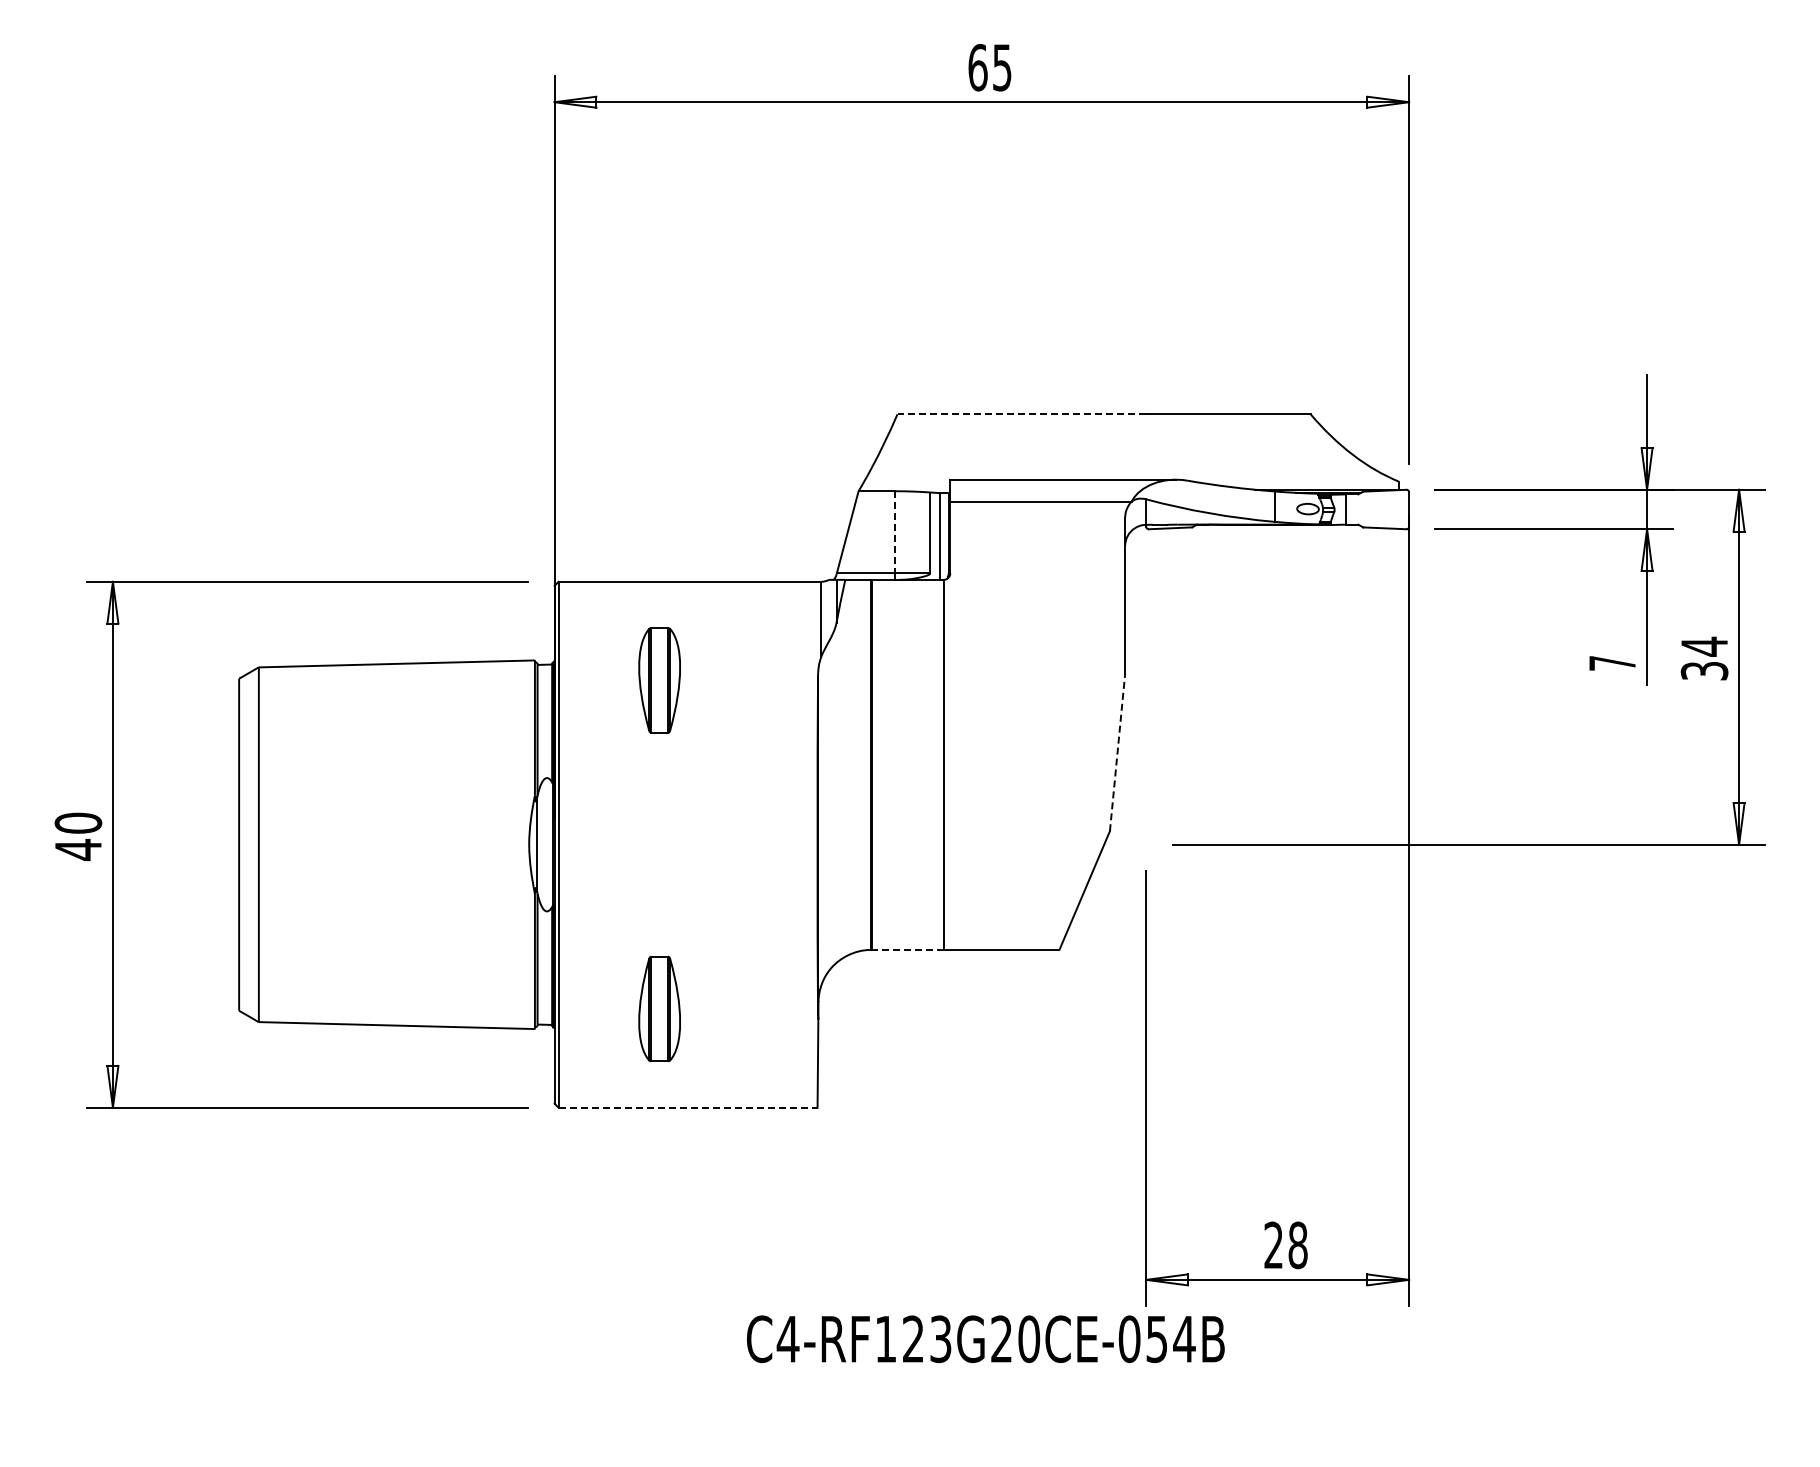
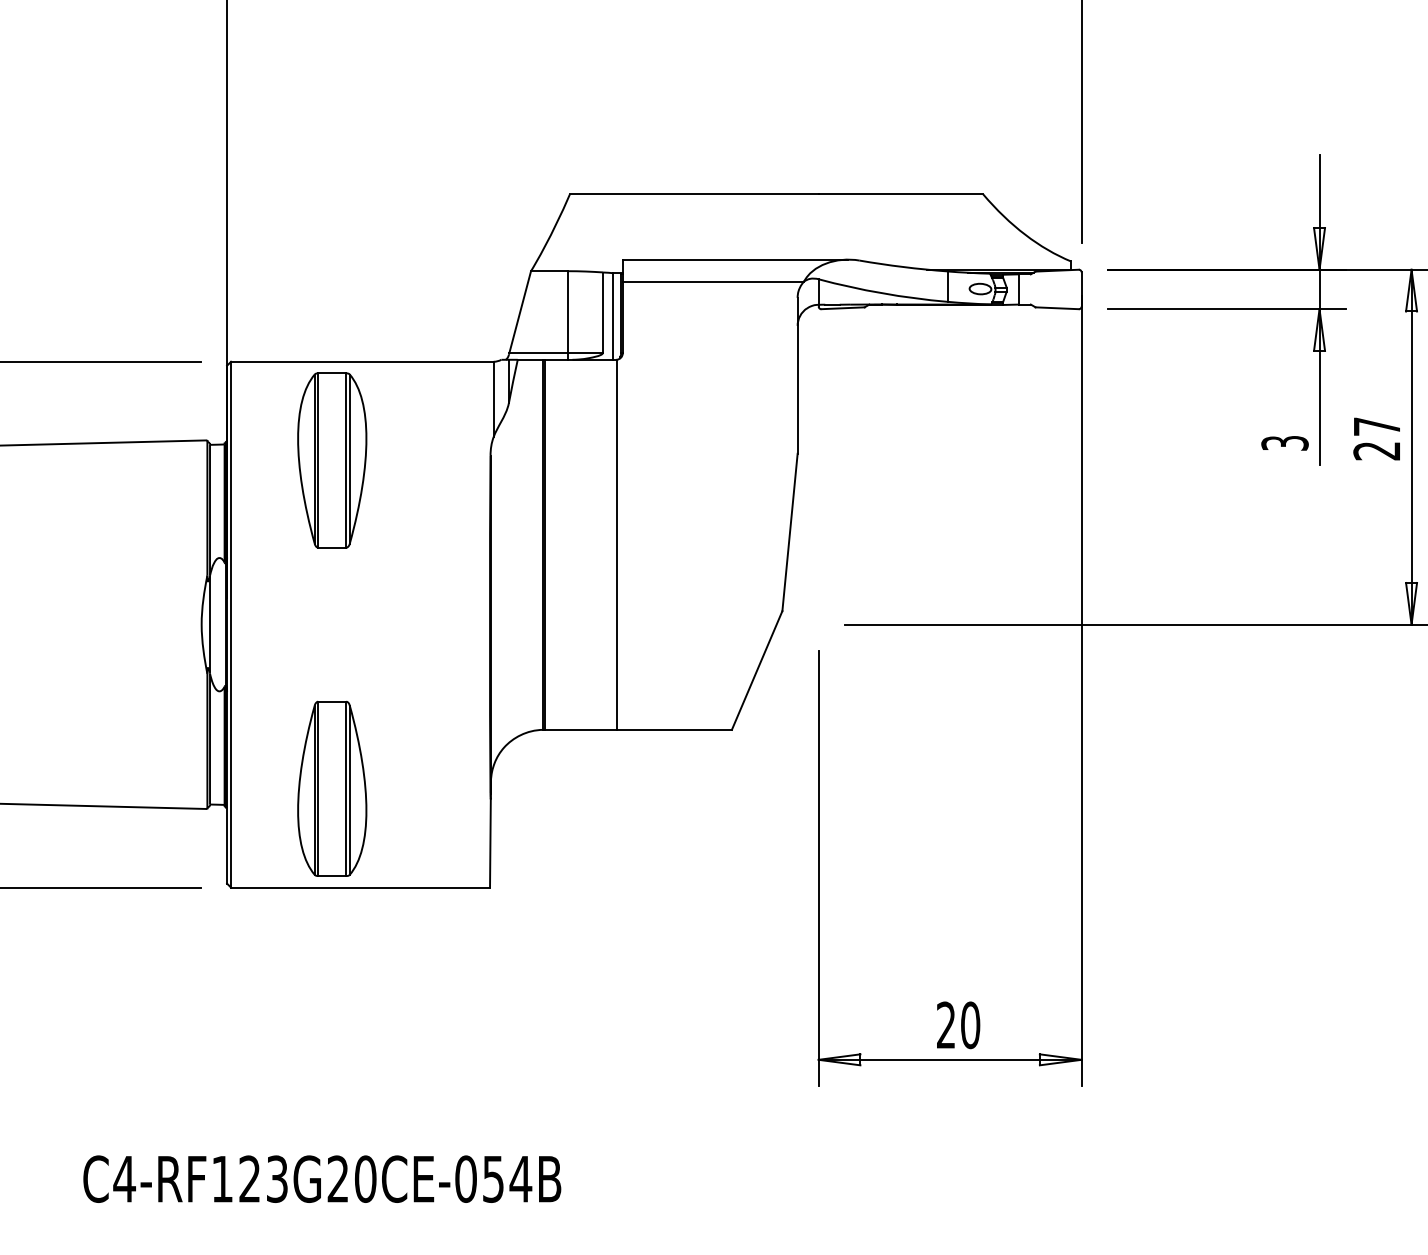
line: (1021, 414) -> (693, 194), dashed -> solid
line: (895, 532) -> (567, 312), dashed -> solid
text: (1704, 658) -> (1376, 438), 34 -> 27
text: (1612, 663) -> (1284, 443), 7 -> 3
part: (659, 680) -> (331, 460), size x1.67
line: (1117, 752) -> (789, 532), dashed -> solid
line: (907, 949) -> (579, 729), dashed -> solid
part: (659, 1008) -> (331, 788), size x1.67
line: (688, 1107) -> (360, 887), dashed -> solid
text: (1297, 1244) -> (969, 1024), 28 -> 20
text: (985, 1339) -> (321, 1179), moved

